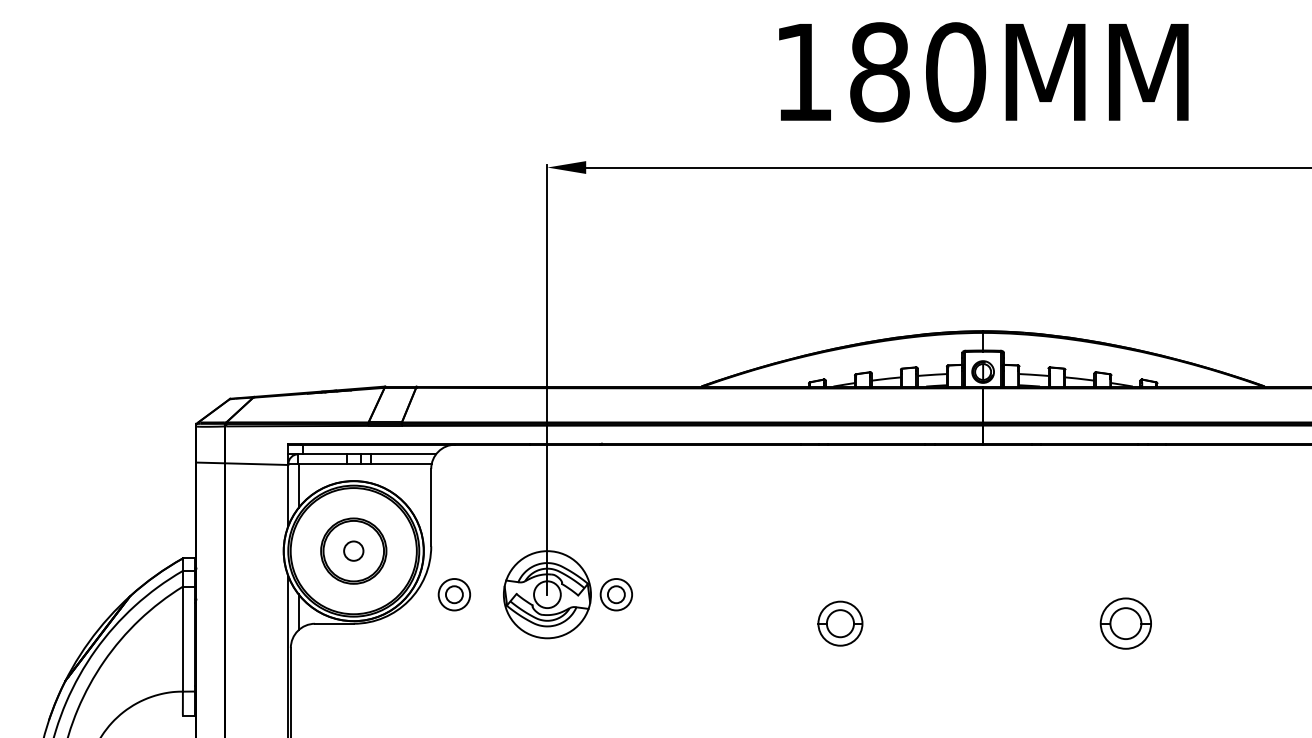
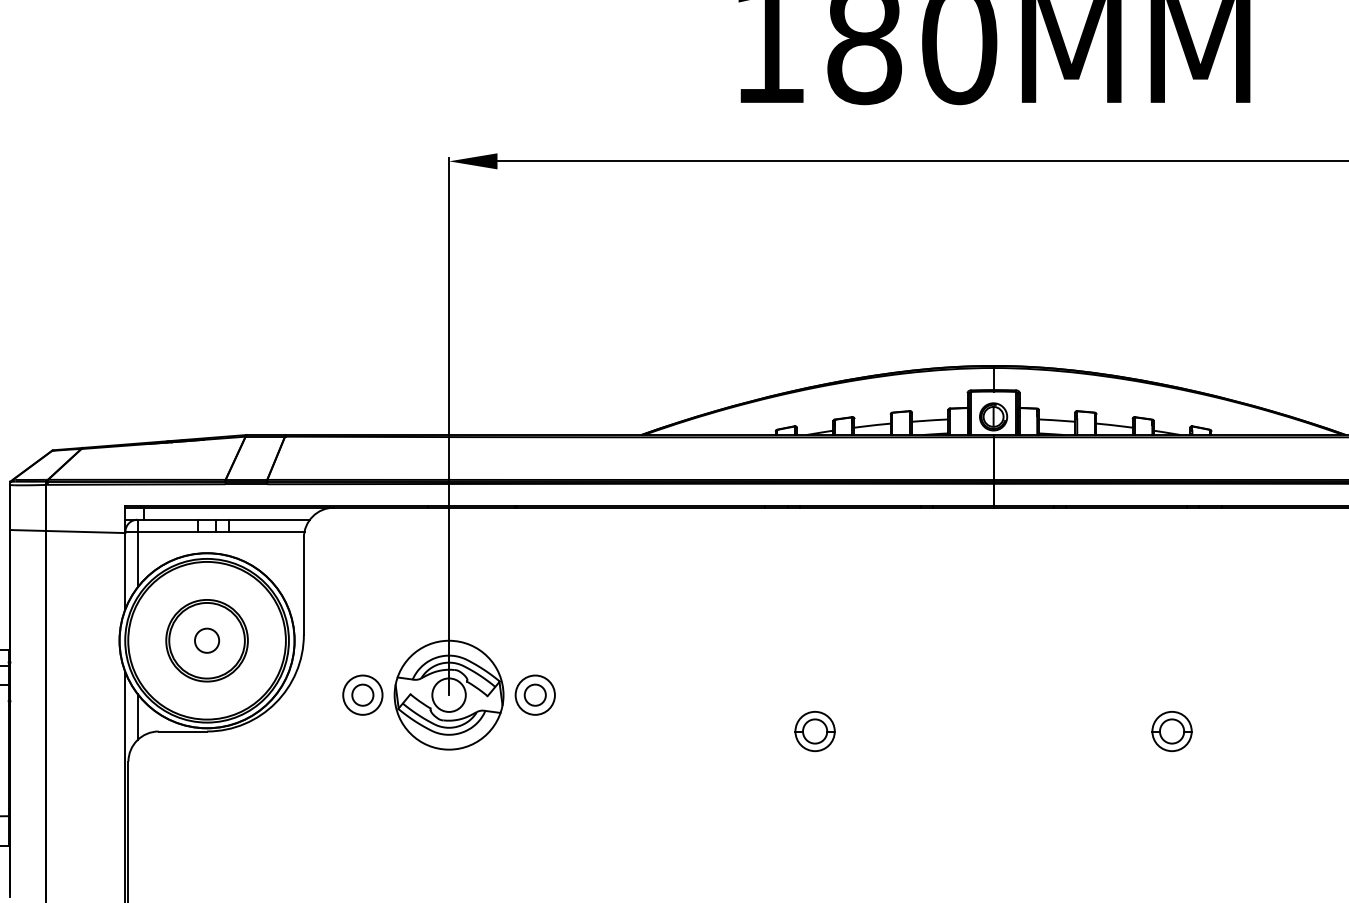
part: (454, 594) -> (362, 694), moved
part: (839, 623) -> (814, 731), size x0.71
part: (1125, 623) -> (1171, 731), size x0.62

